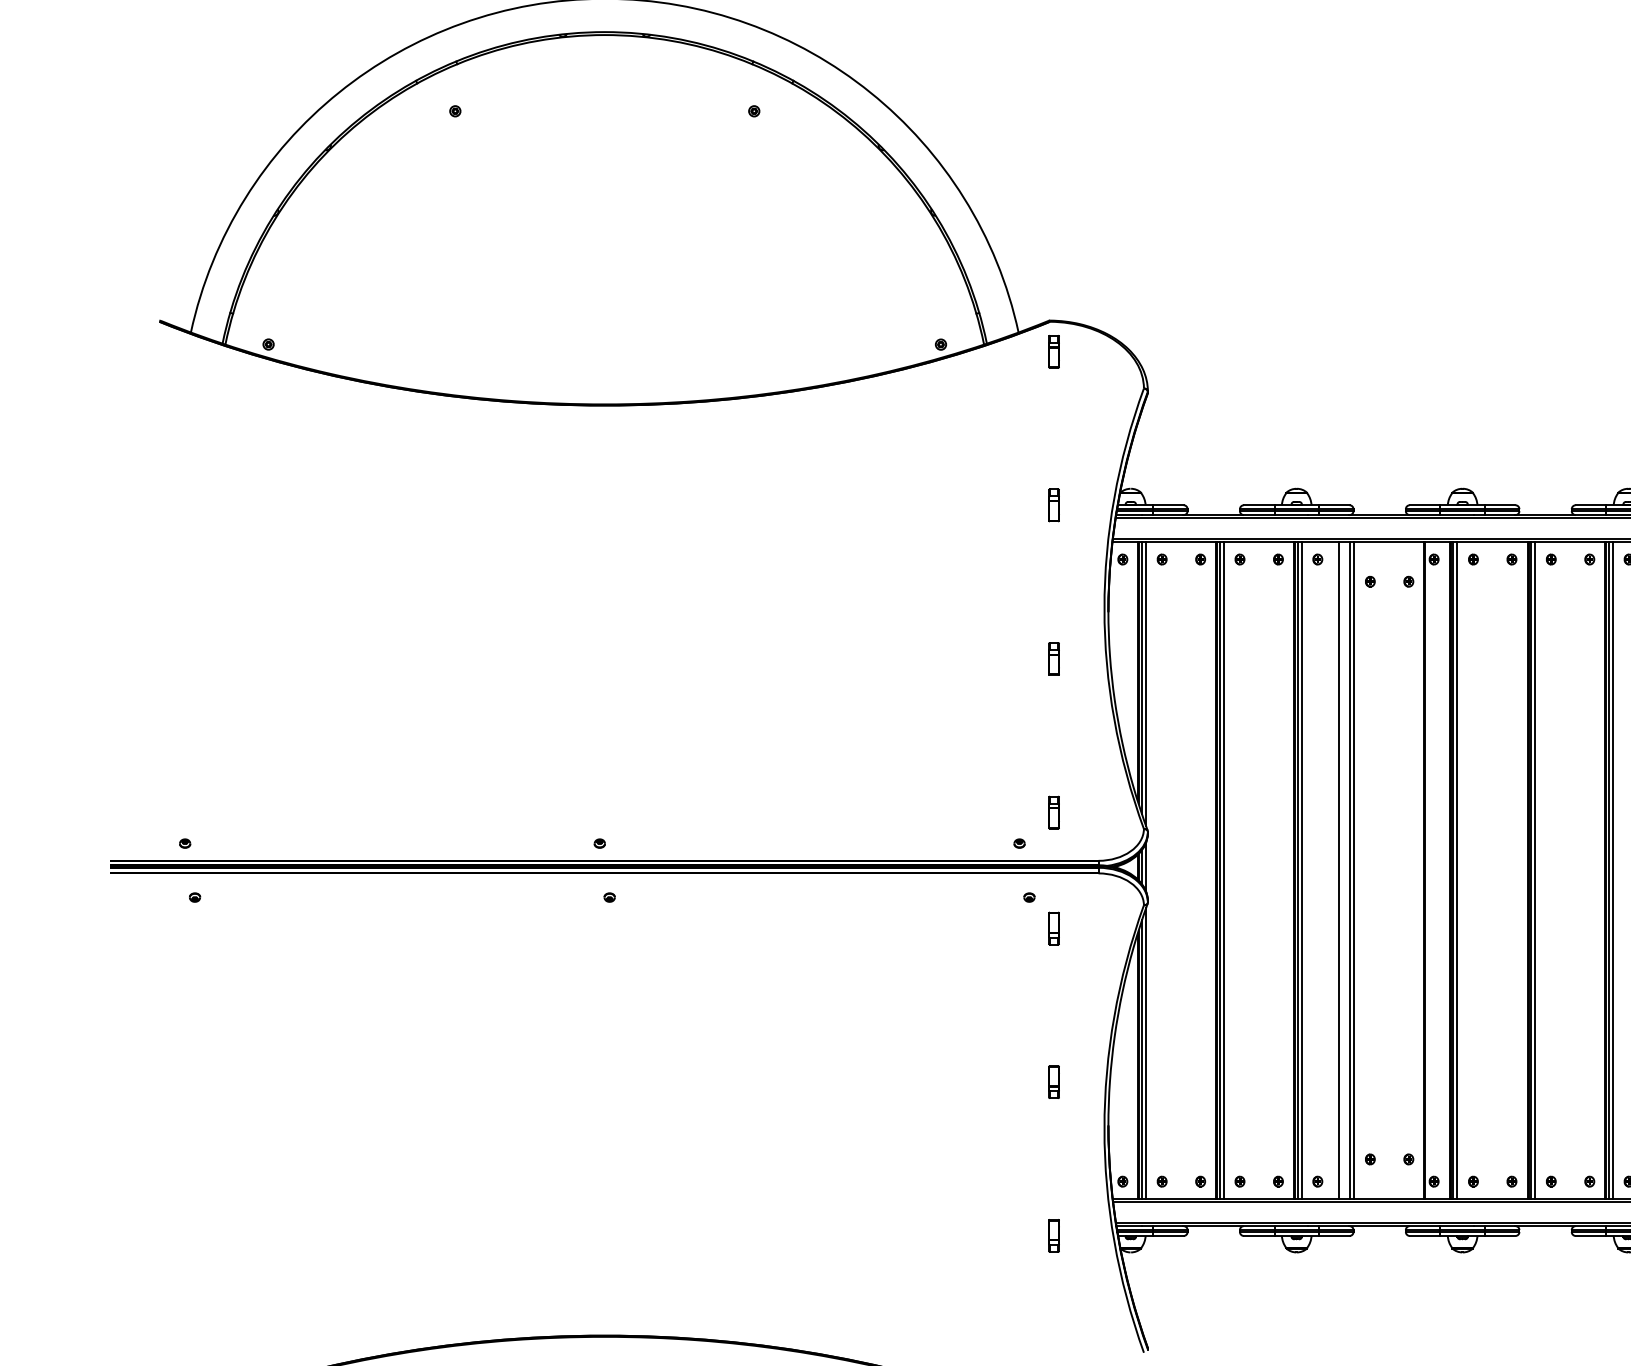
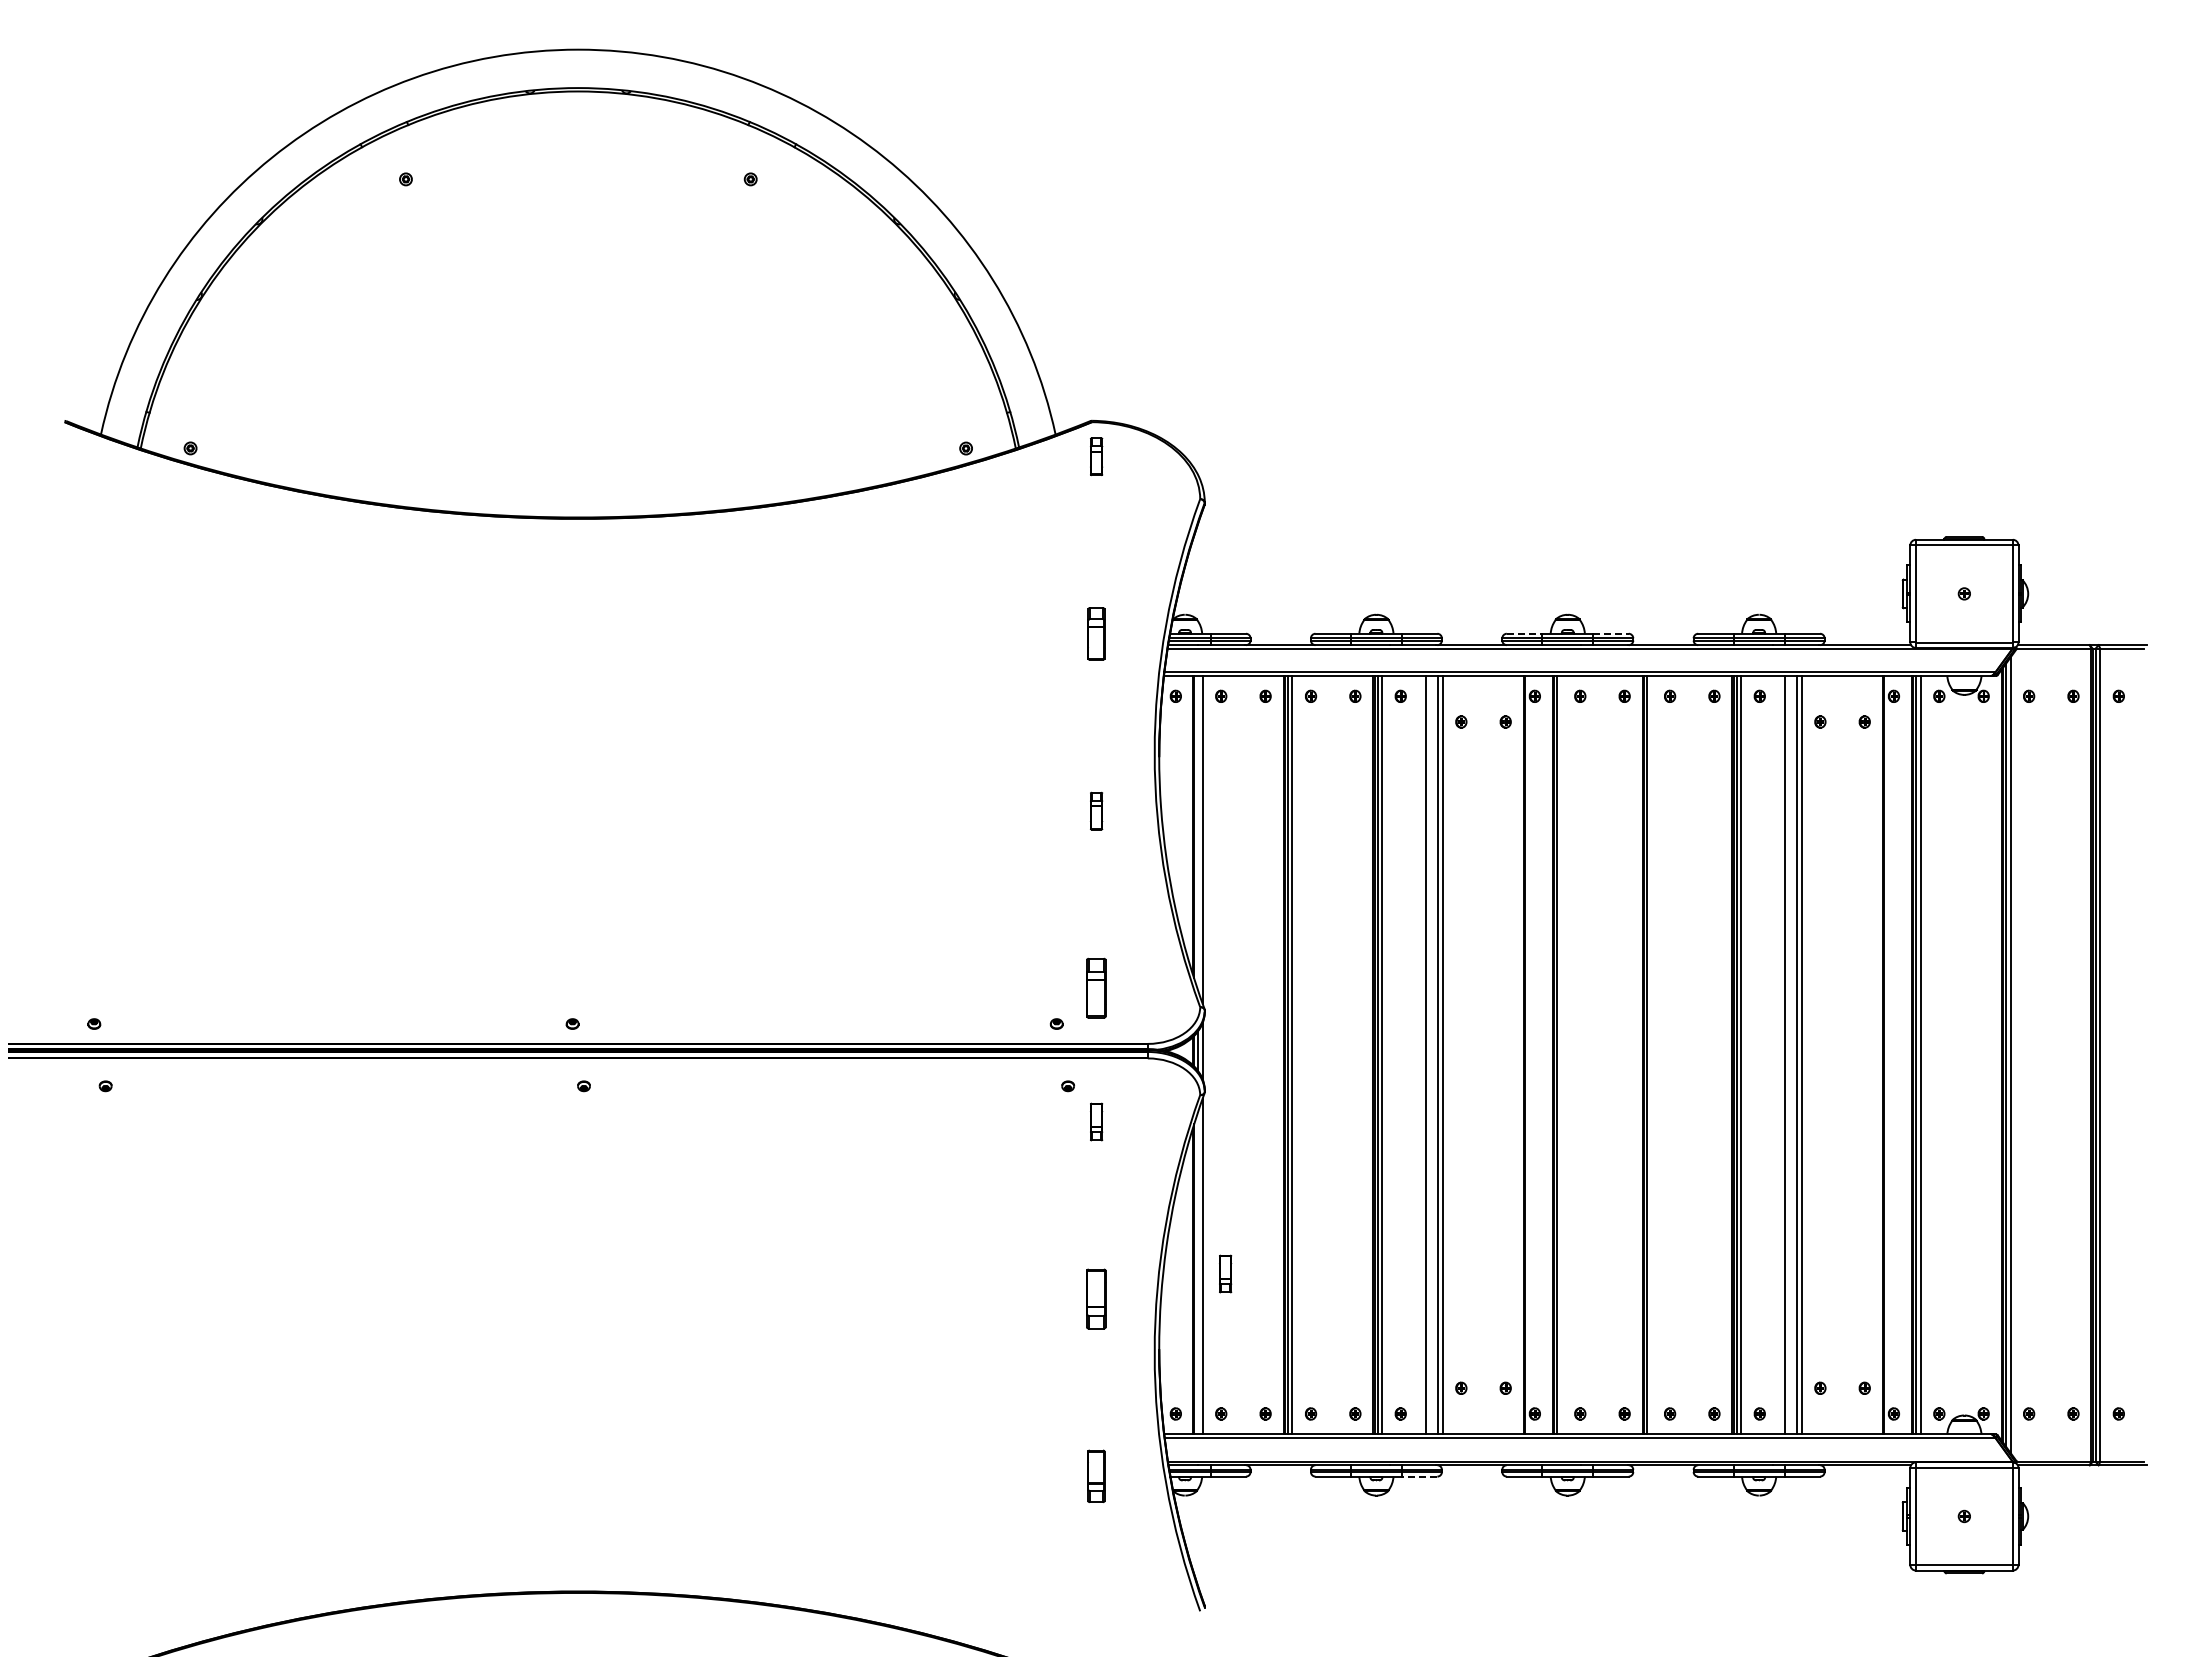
part: (1054, 505) -> (1096, 633), size x1.4
line: (1425, 505) -> (1524, 633), solid -> dashed
line: (1500, 505) -> (1611, 633), solid -> dashed
line: (1142, 677) -> (1198, 832), removed
part: (1054, 812) -> (1096, 988), size x1.6
line: (1457, 870) -> (1561, 1054), removed
line: (1535, 870) -> (1651, 1054), removed
line: (1142, 1059) -> (1198, 1273), removed
part: (1165, 1059) -> (1225, 1273), added
part: (1054, 1082) -> (1096, 1299), size x1.6
part: (1054, 1235) -> (1096, 1476), size x1.4
line: (1334, 1235) -> (1419, 1476), solid -> dashed

